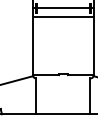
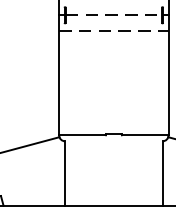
line: (63, 8) -> (114, 15), solid -> dashed
line: (63, 17) -> (114, 31), solid -> dashed

